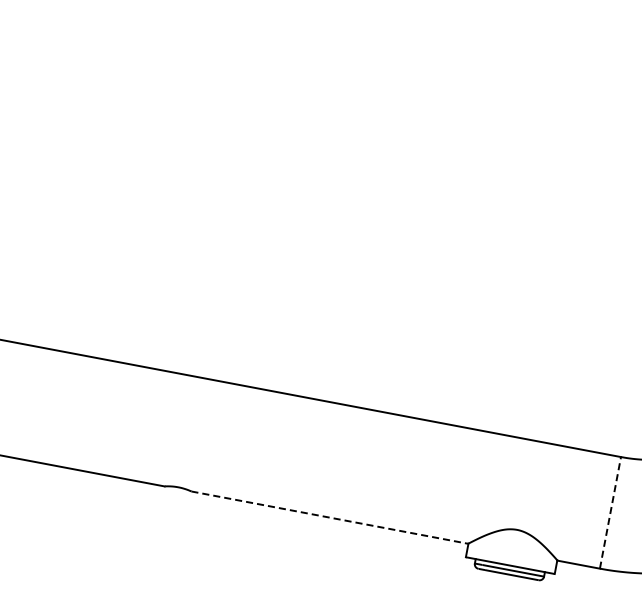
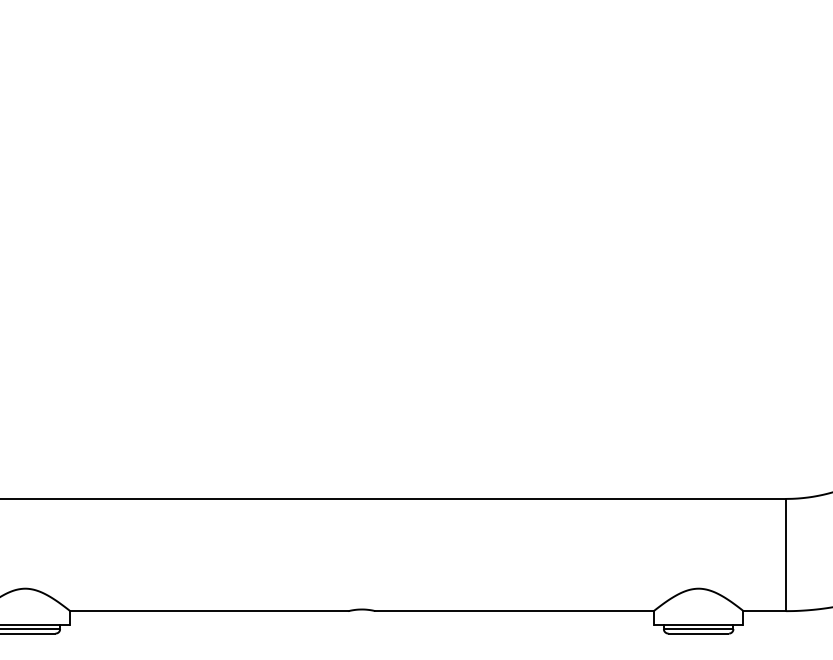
line: (610, 512) -> (786, 554), dashed -> solid
line: (330, 518) -> (515, 611), dashed -> solid

